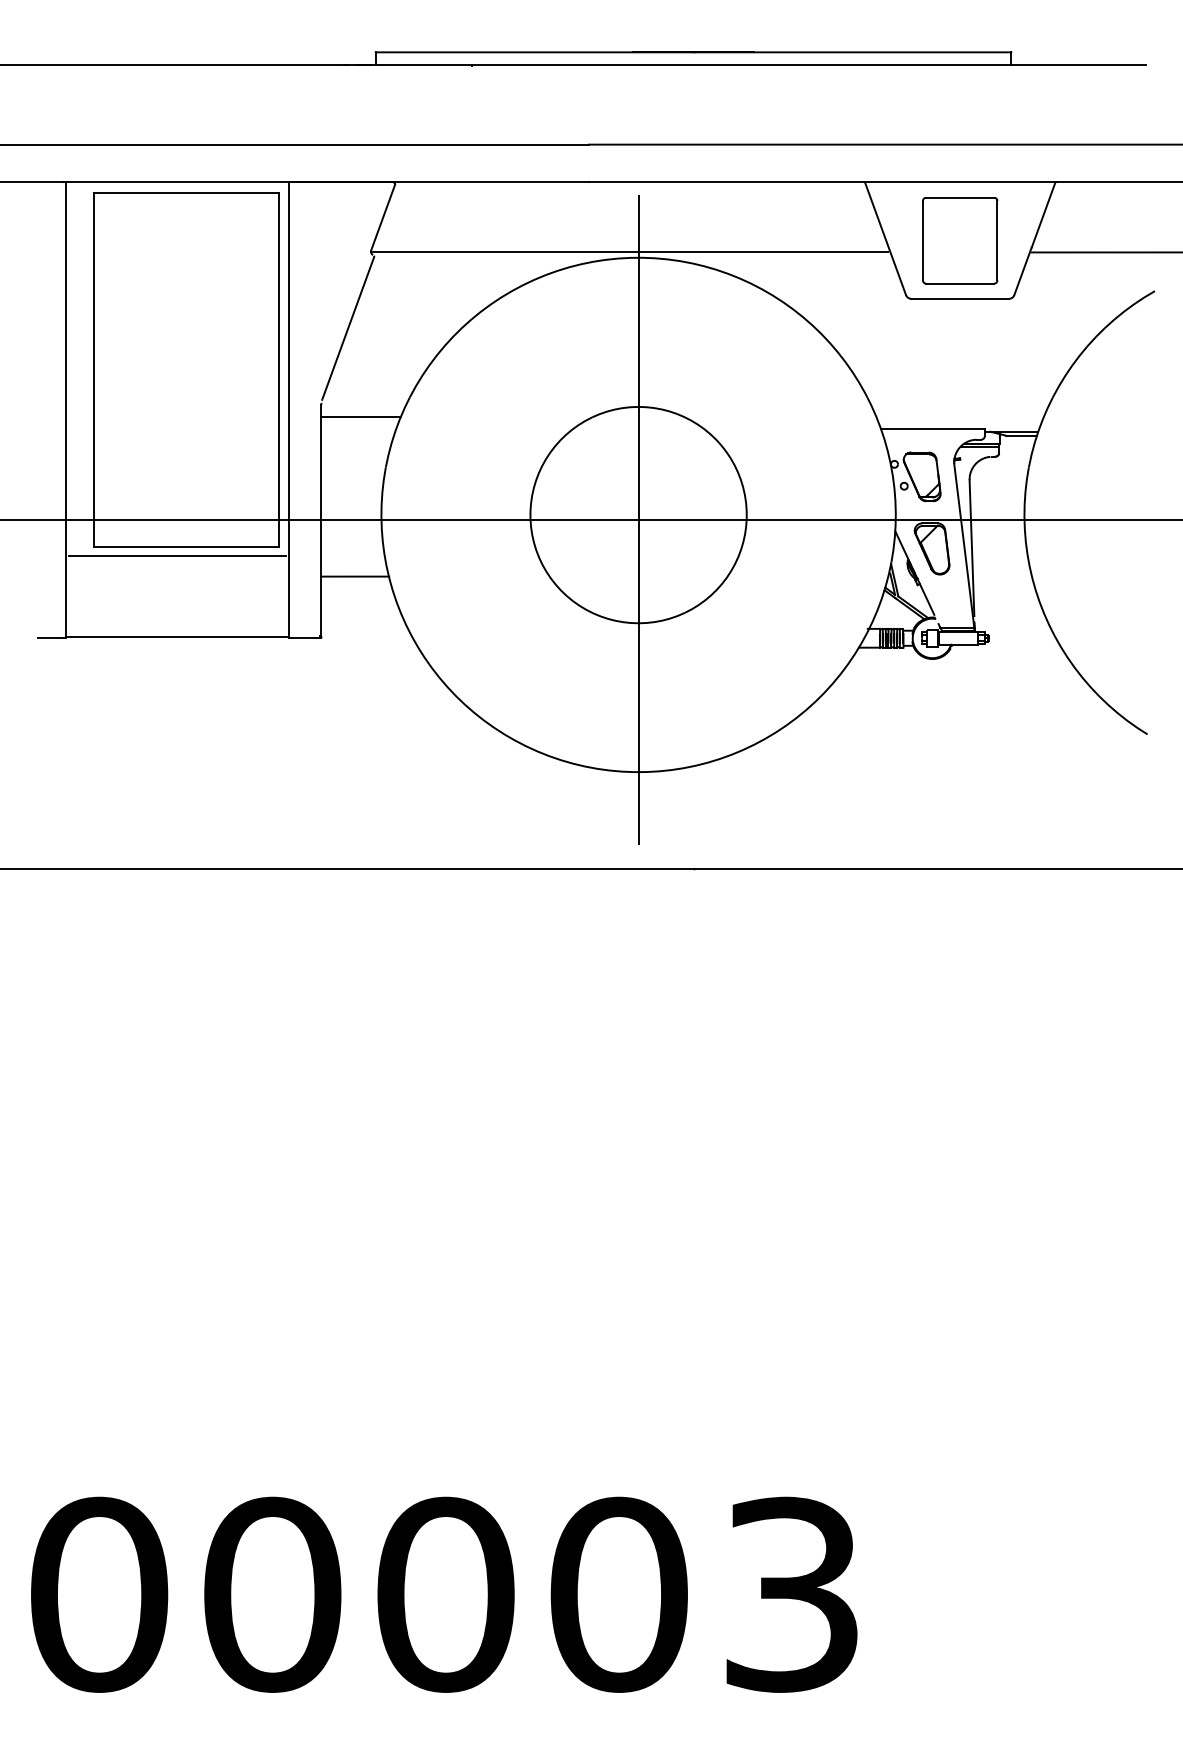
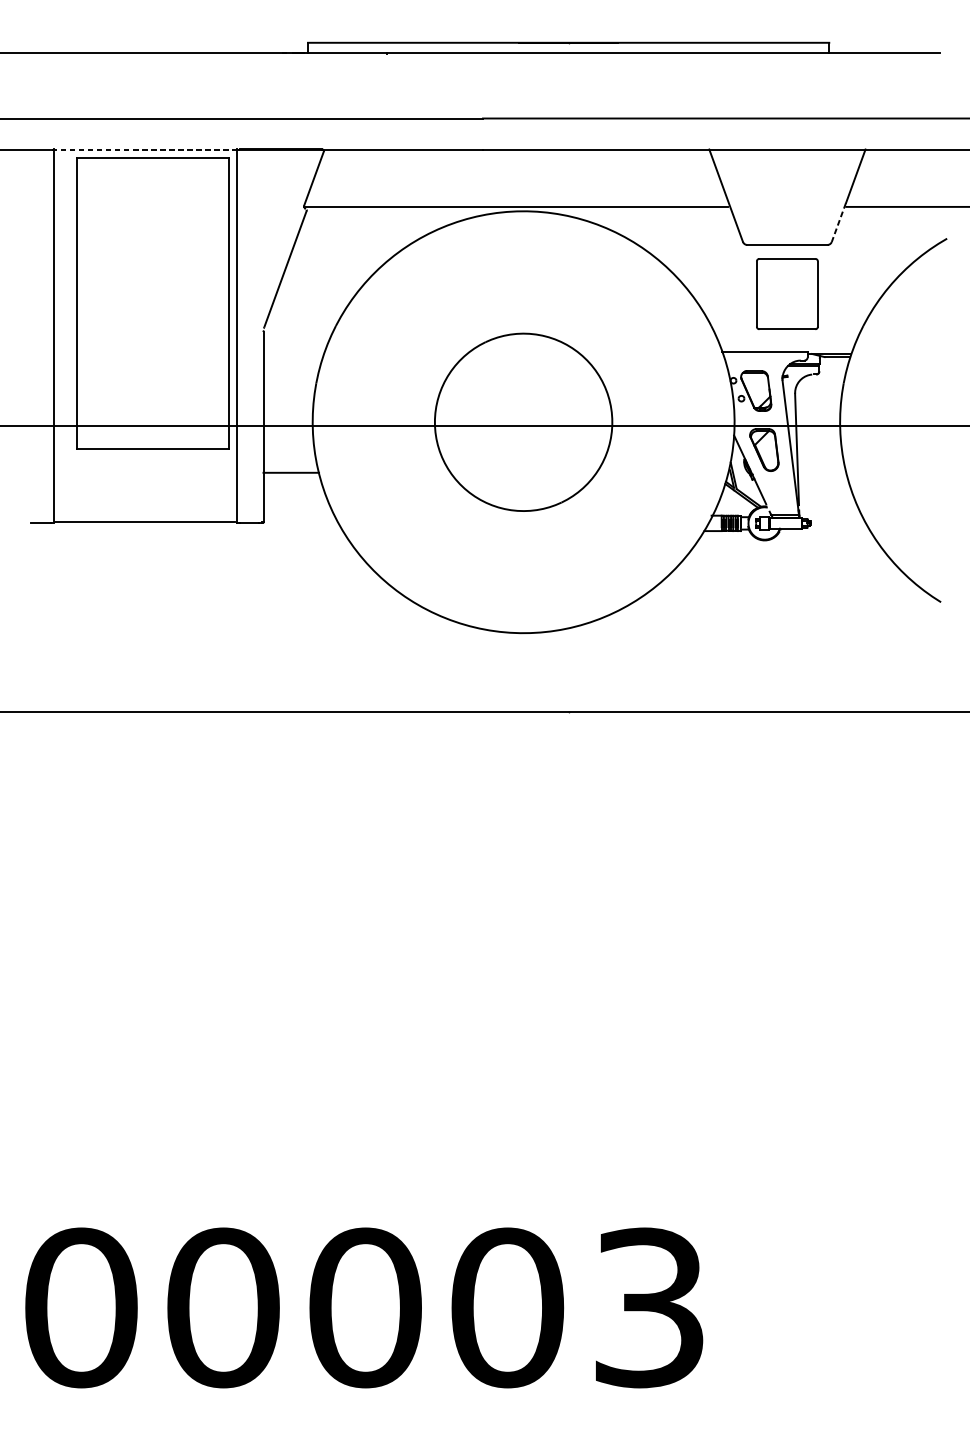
line: (176, 182) -> (144, 149), solid -> dashed
part: (960, 240) -> (787, 293), moved
line: (1022, 271) -> (838, 222), solid -> dashed
line: (361, 416) -> (296, 341), removed
line: (638, 519) -> (523, 425), removed
line: (176, 556) -> (144, 456), removed

